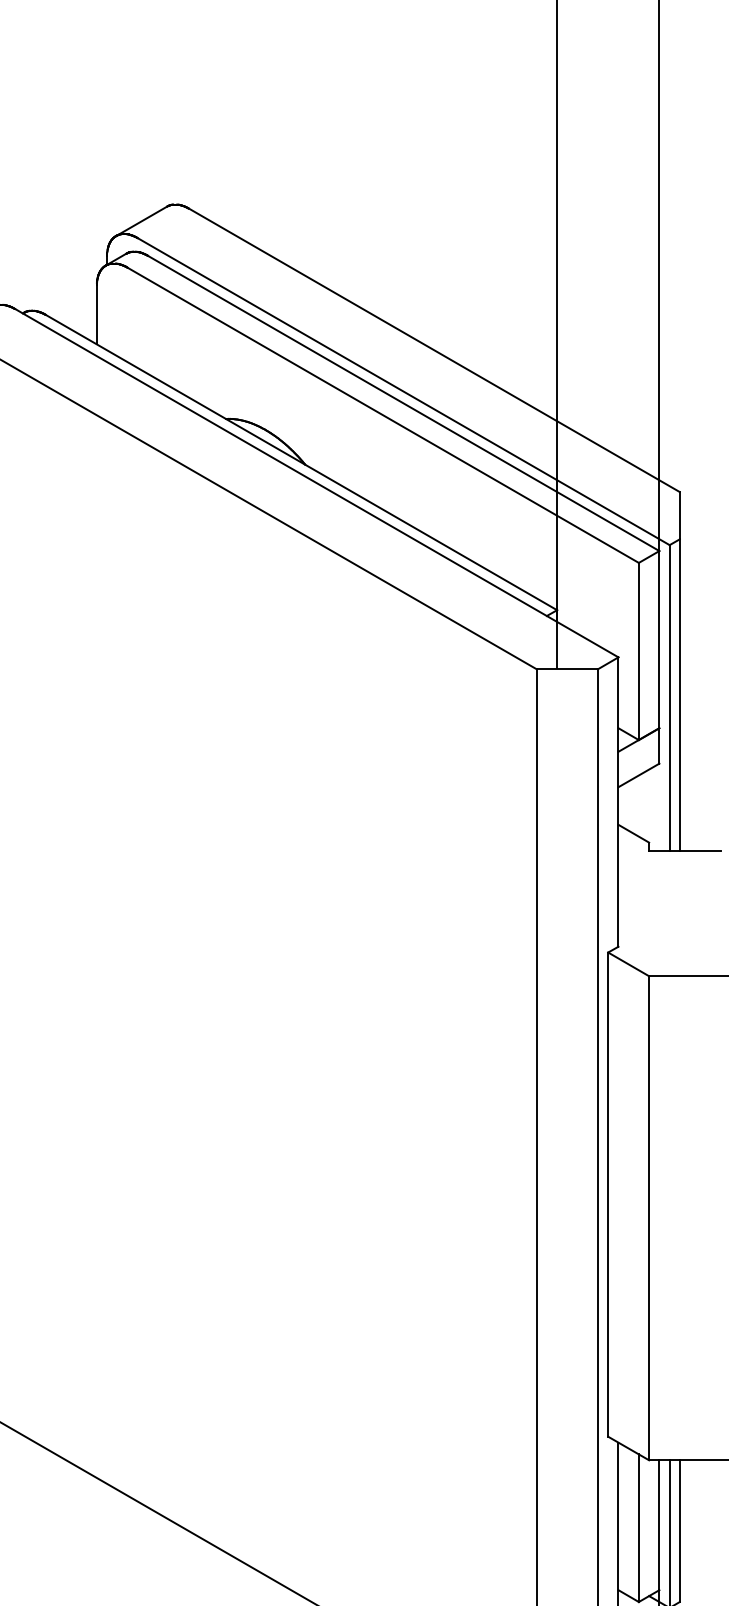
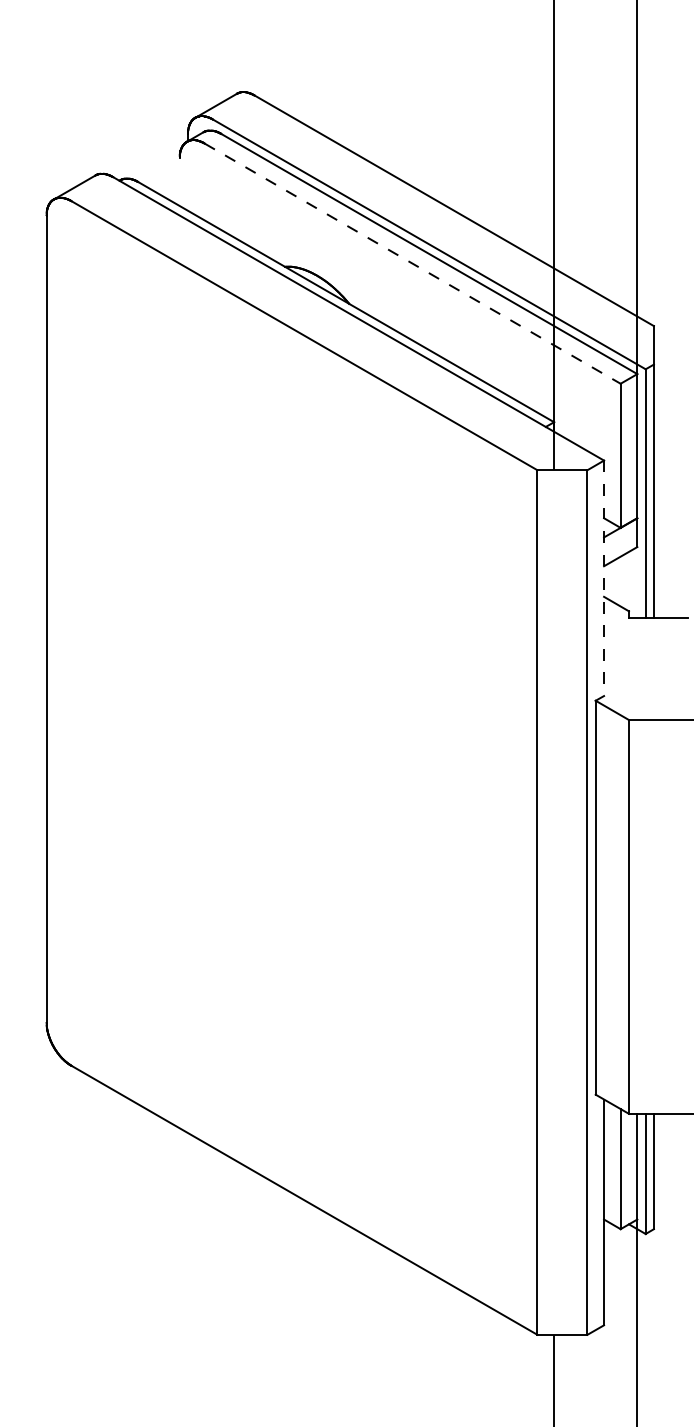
line: (96, 314) -> (179, 181), removed
line: (384, 415) -> (413, 263), solid -> dashed
line: (619, 802) -> (604, 578), solid -> dashed

